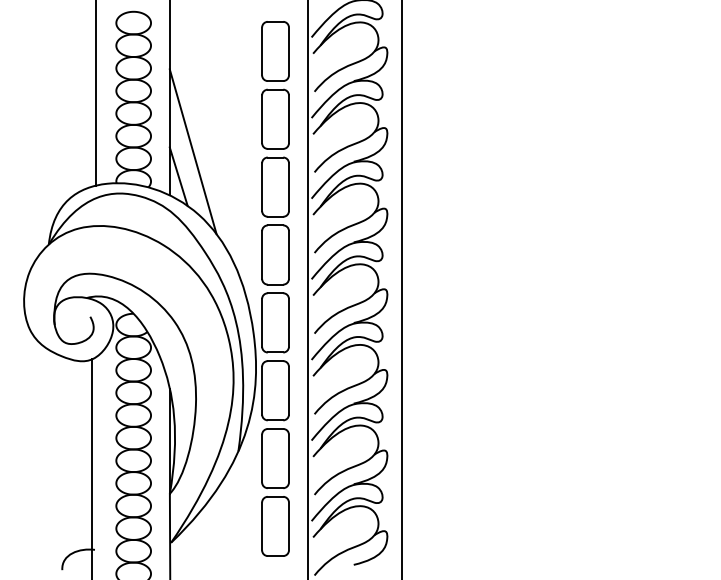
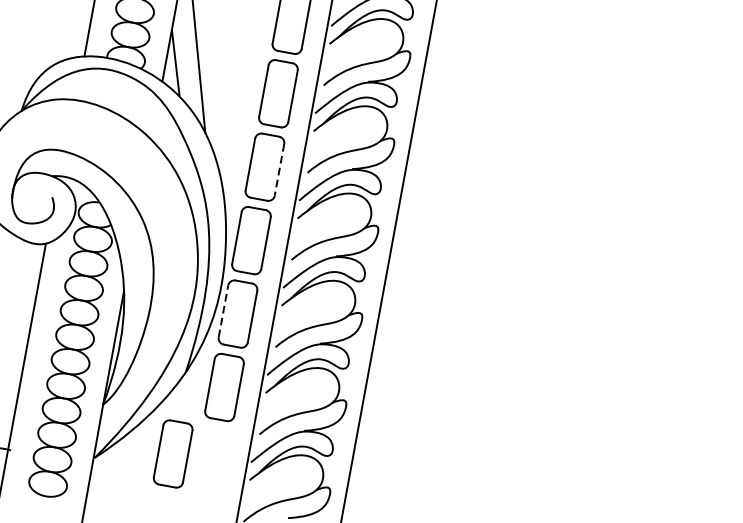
line: (288, 255) -> (278, 170), solid -> dashed
line: (262, 390) -> (223, 311), solid -> dashed
part: (275, 526) -> (173, 454), moved

